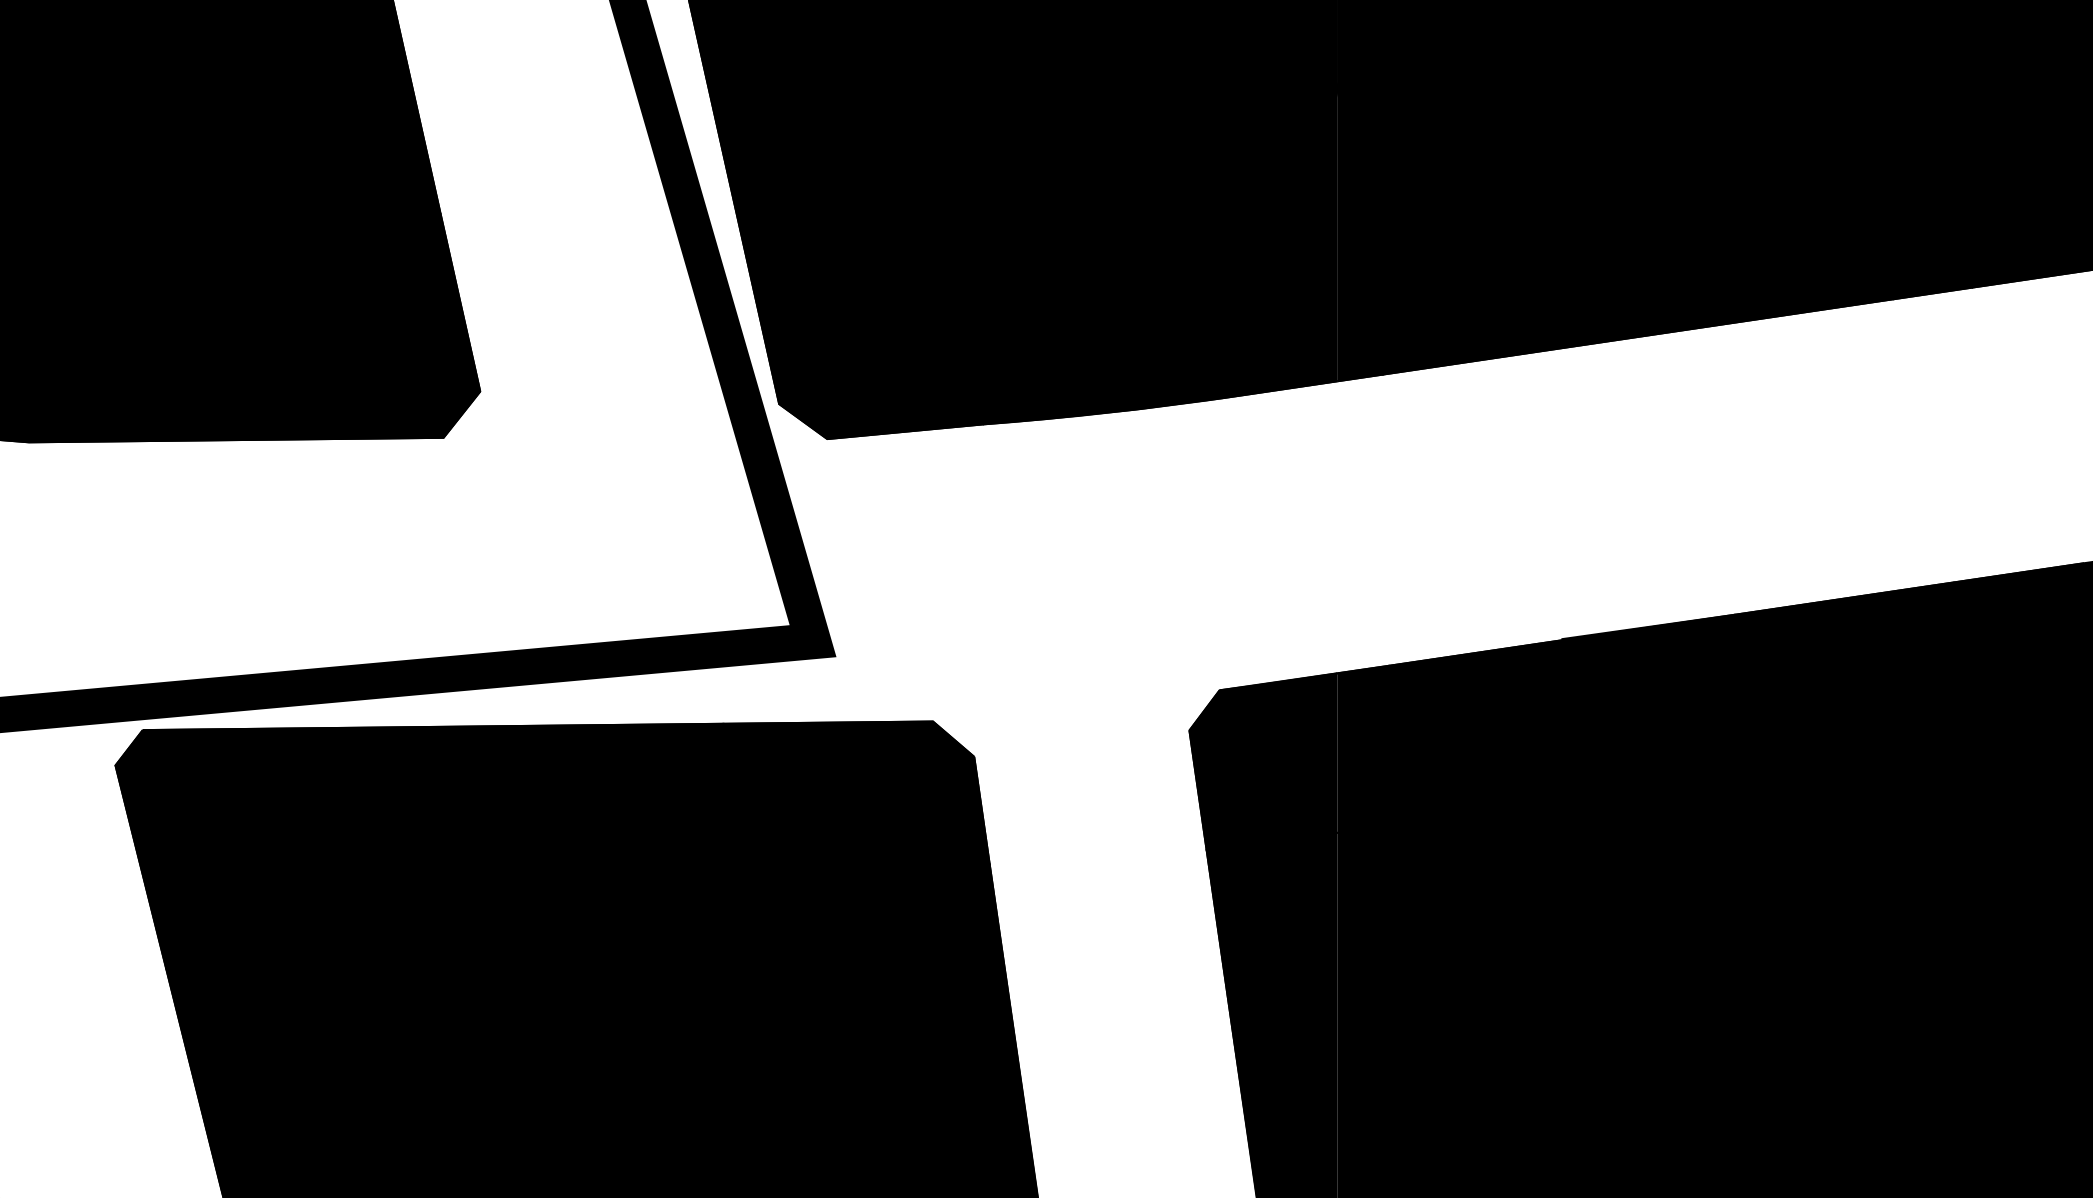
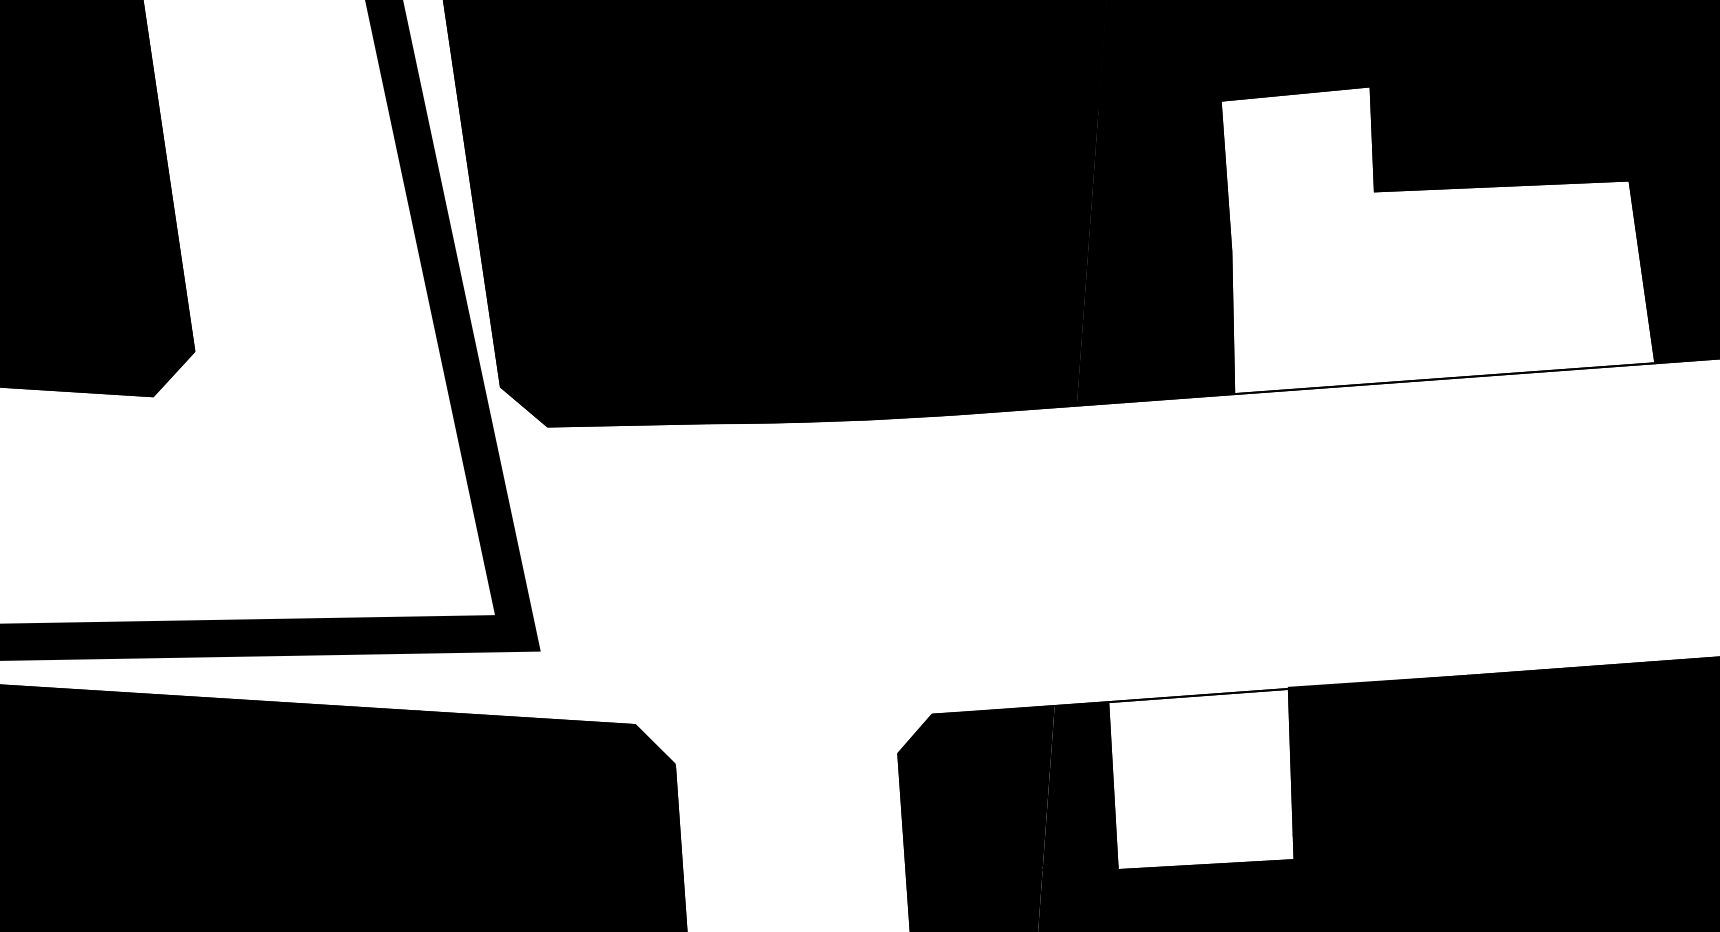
fill: (1673, 204) -> (1435, 249), removed
fill: (1484, 733) -> (1201, 779), removed

